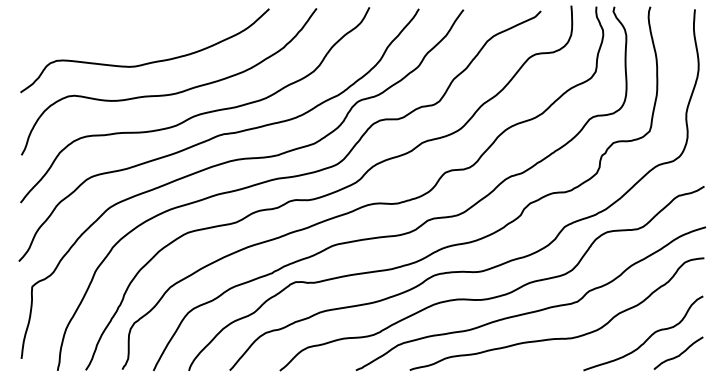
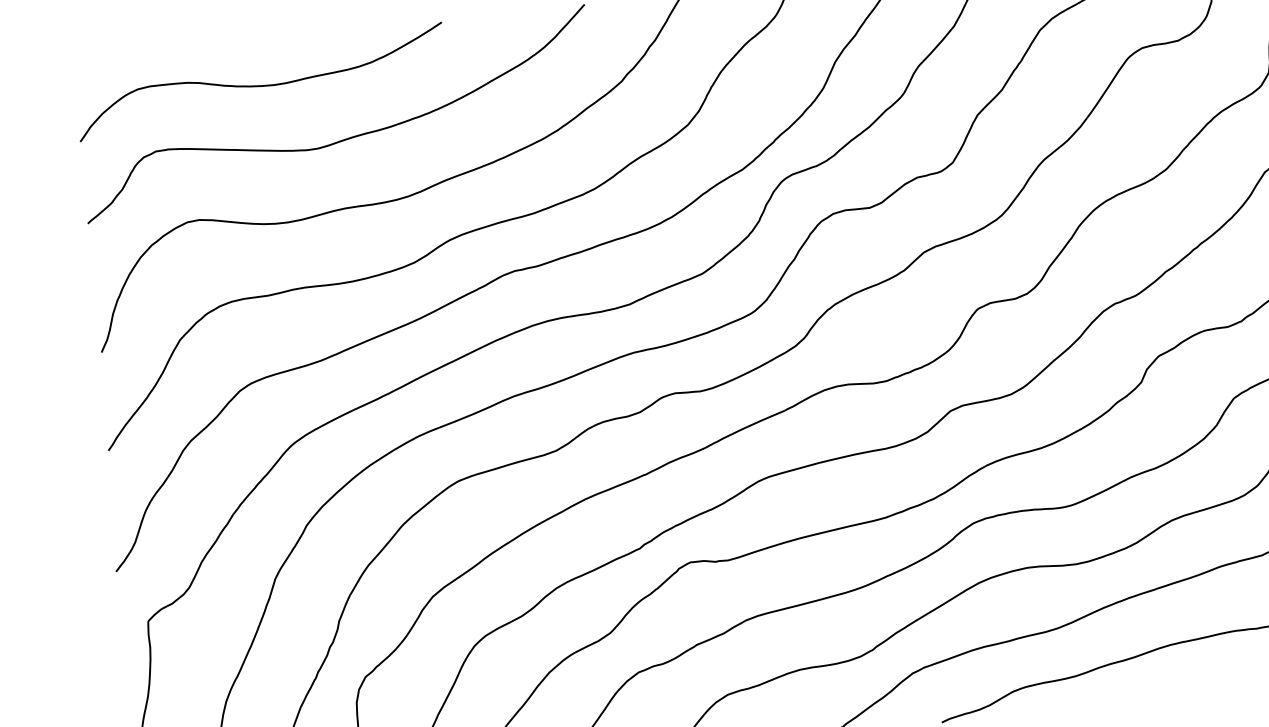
curve: (109, 33) -> (259, 85), added

